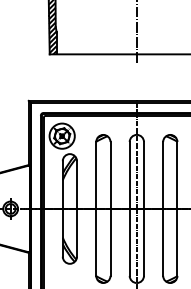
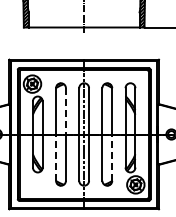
line: (109, 175) -> (65, 111), solid -> dashed
line: (96, 242) -> (56, 157), solid -> dashed
line: (177, 242) -> (112, 157), solid -> dashed

